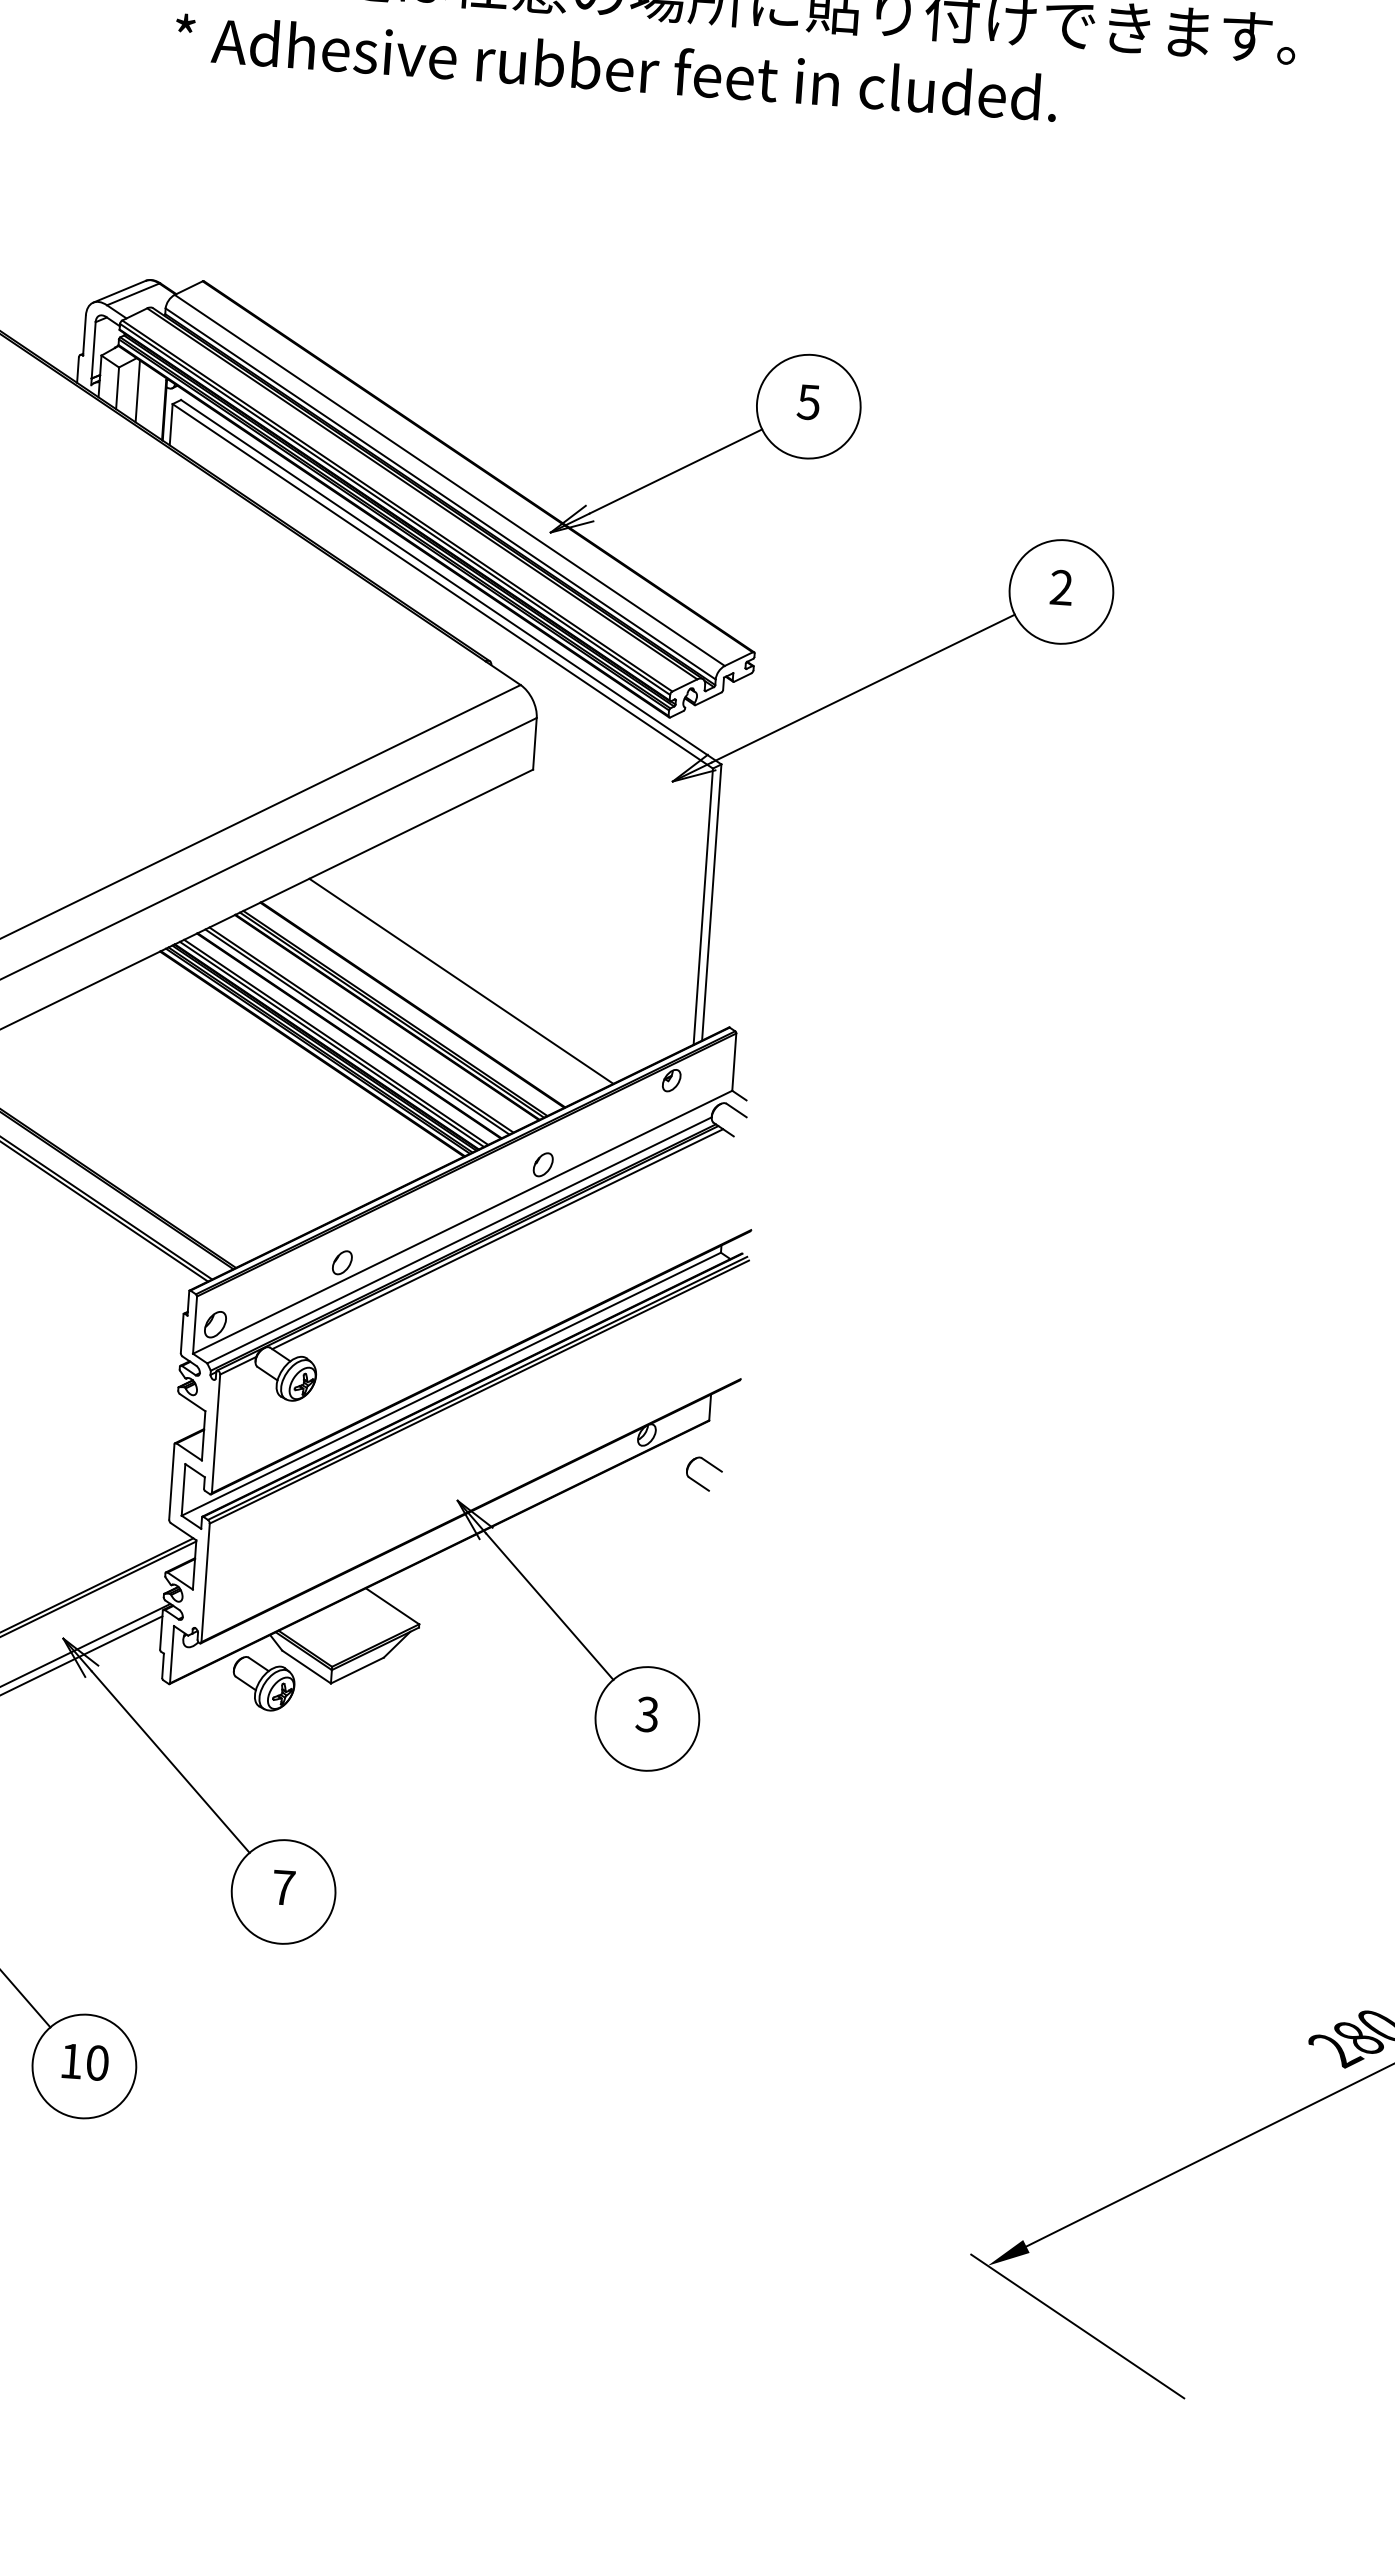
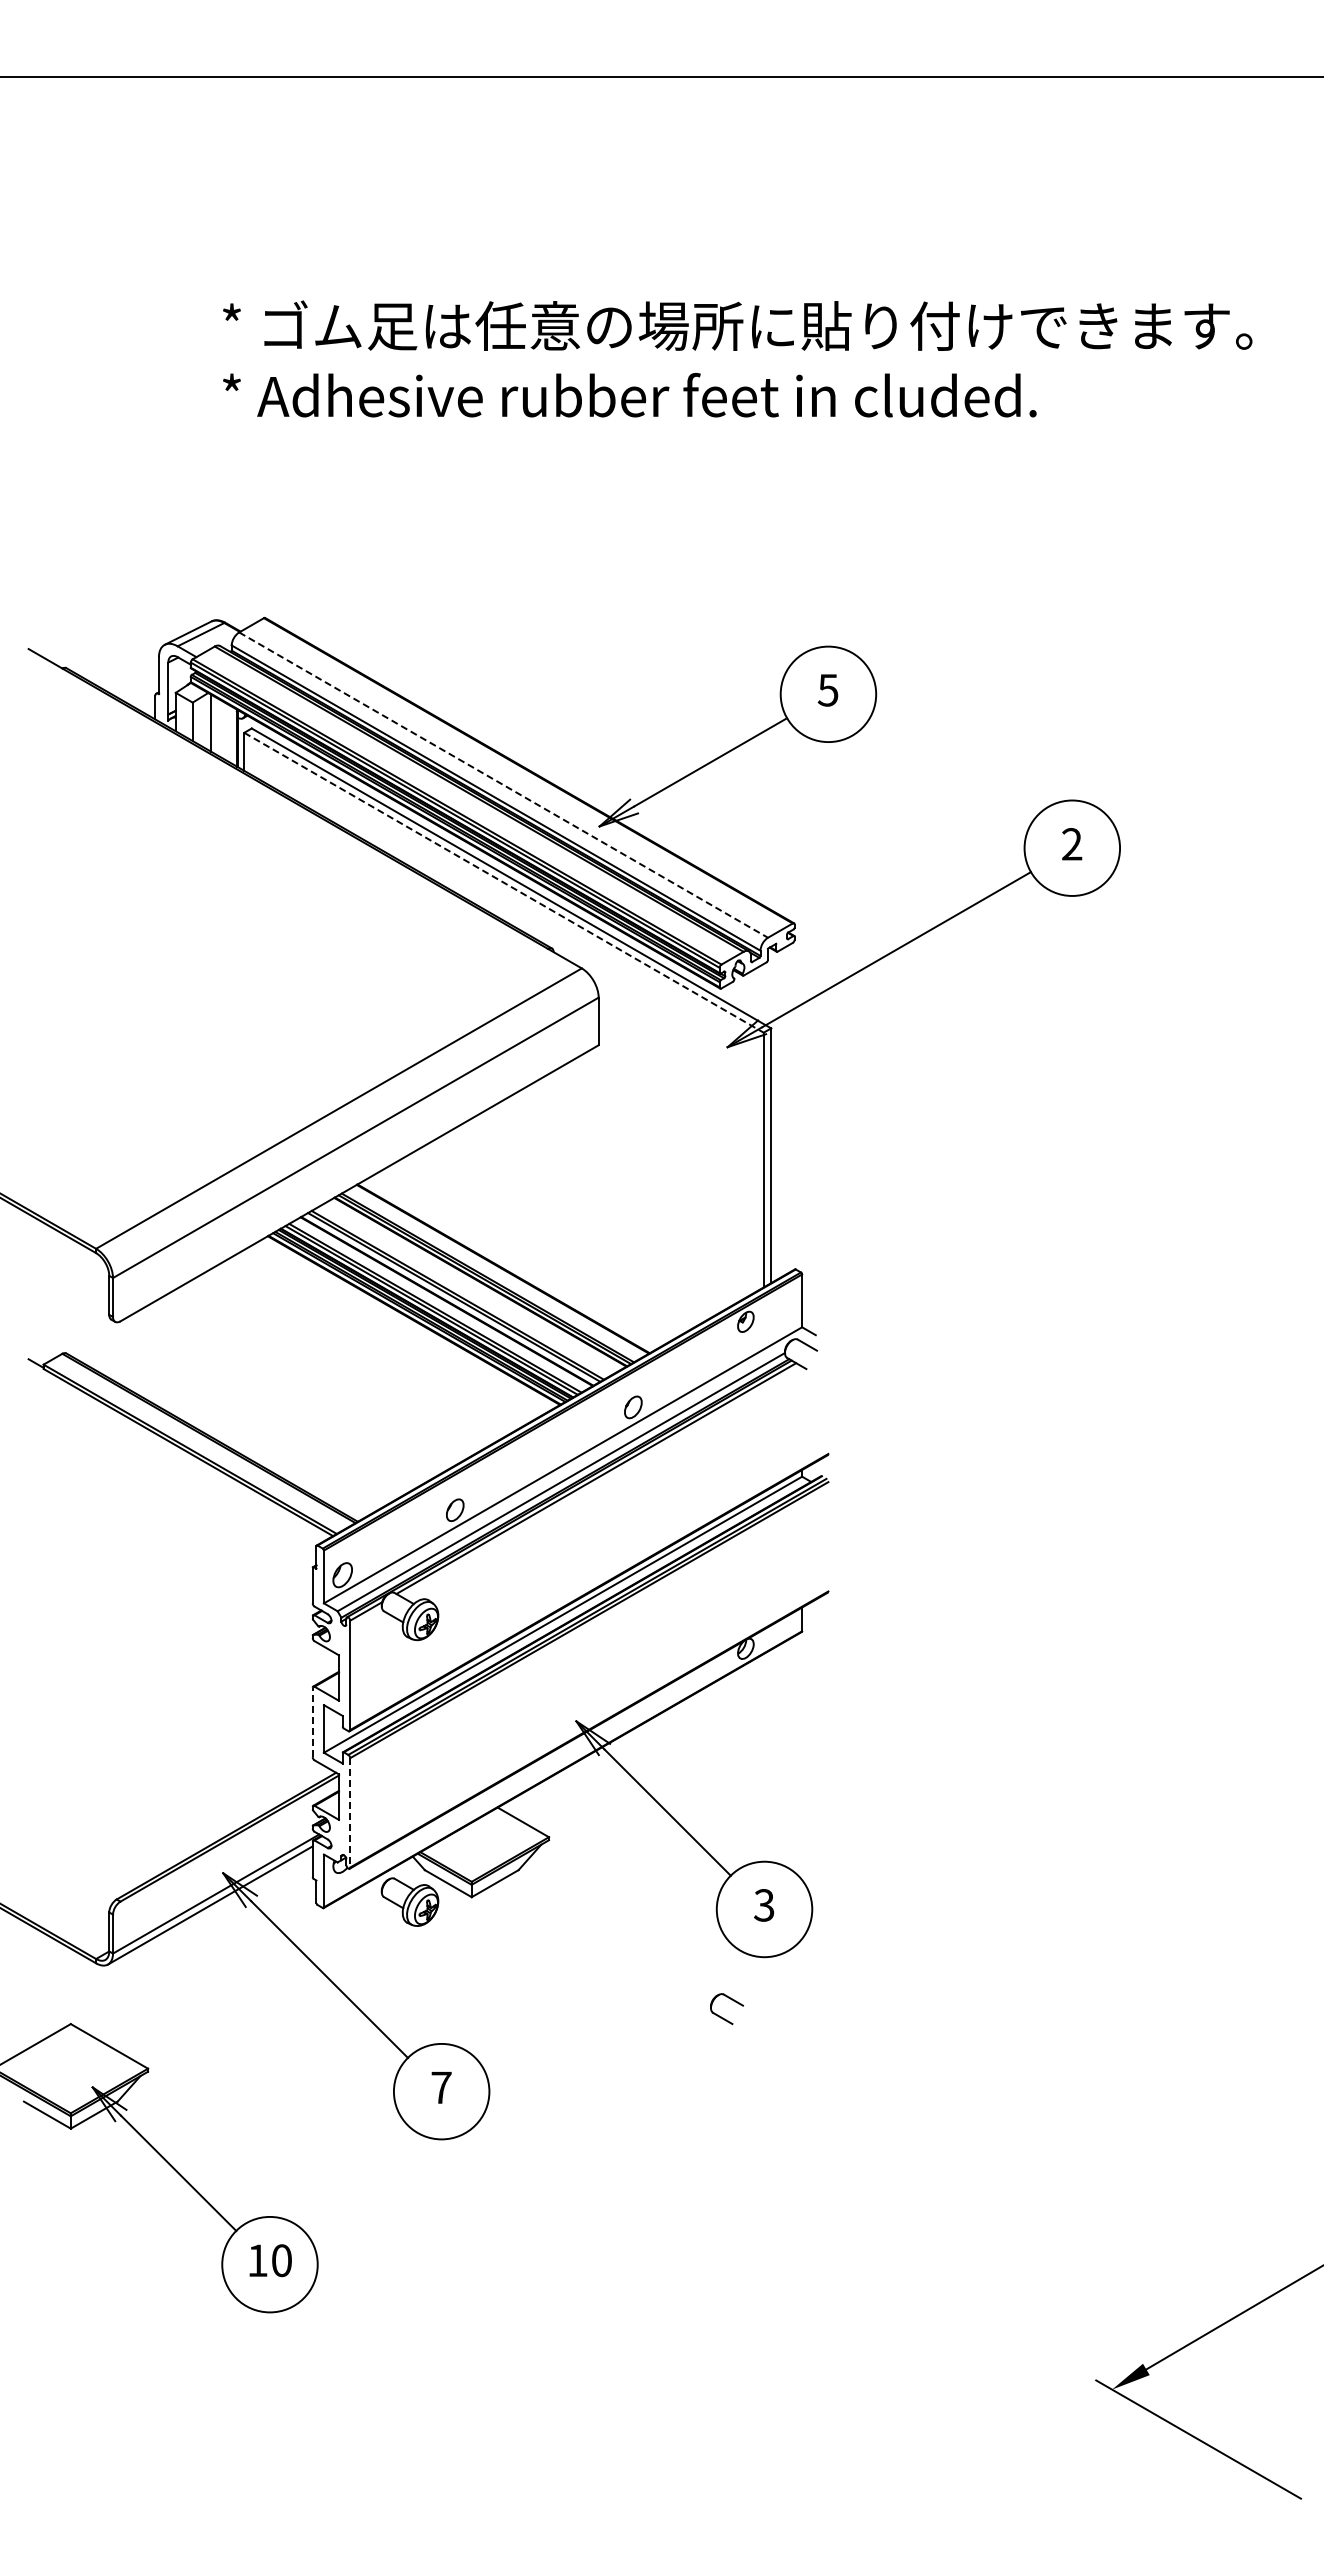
line: (450, 480) -> (504, 785), solid -> dashed
line: (442, 586) -> (503, 882), solid -> dashed
line: (461, 980) -> (546, 1243), removed
line: (171, 1482) -> (312, 1722), solid -> dashed
part: (699, 1483) -> (723, 2017), moved
line: (205, 1582) -> (350, 1812), solid -> dashed

